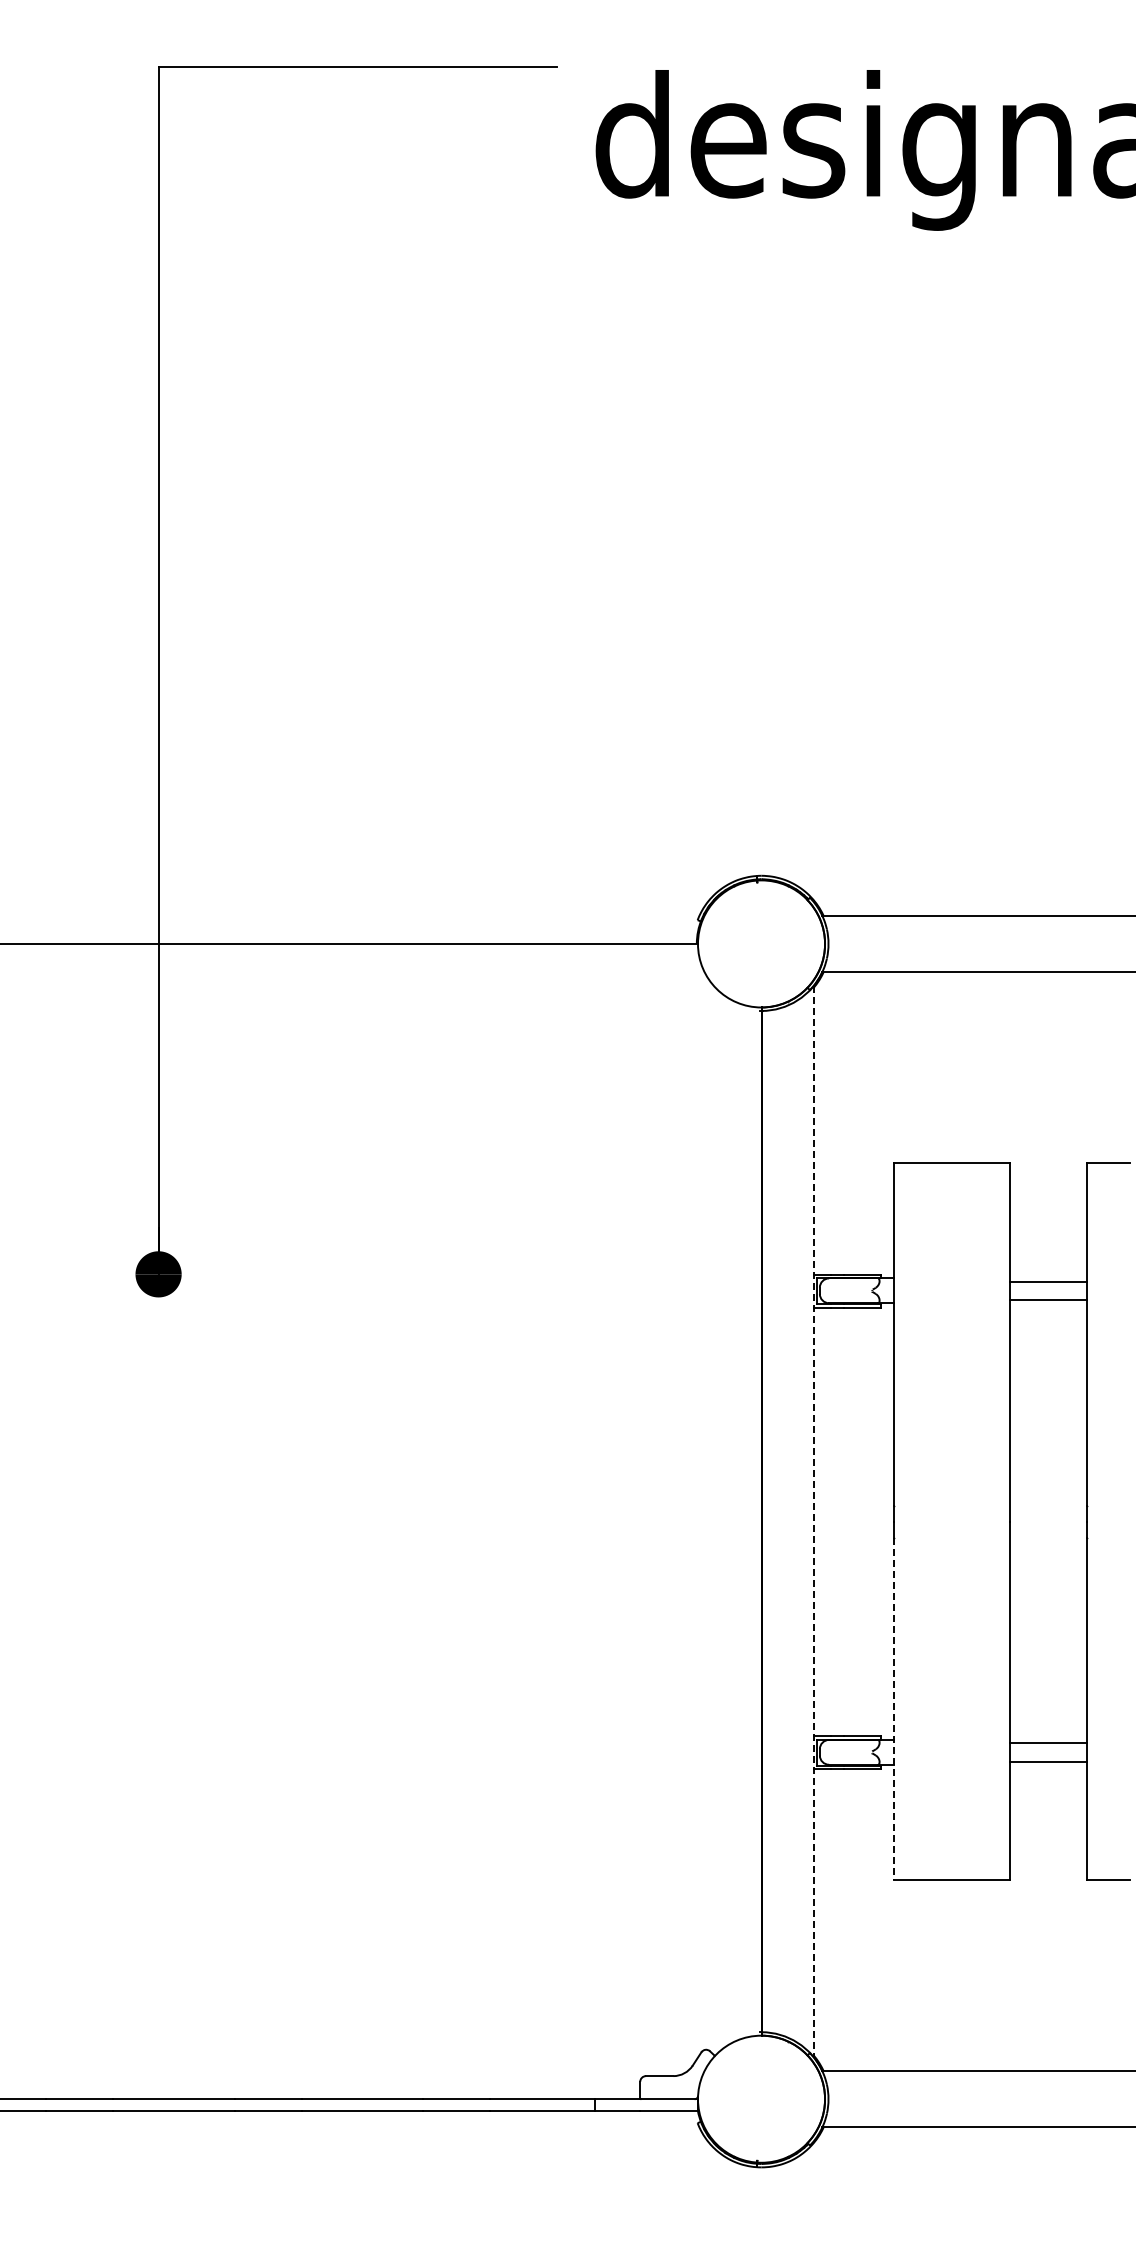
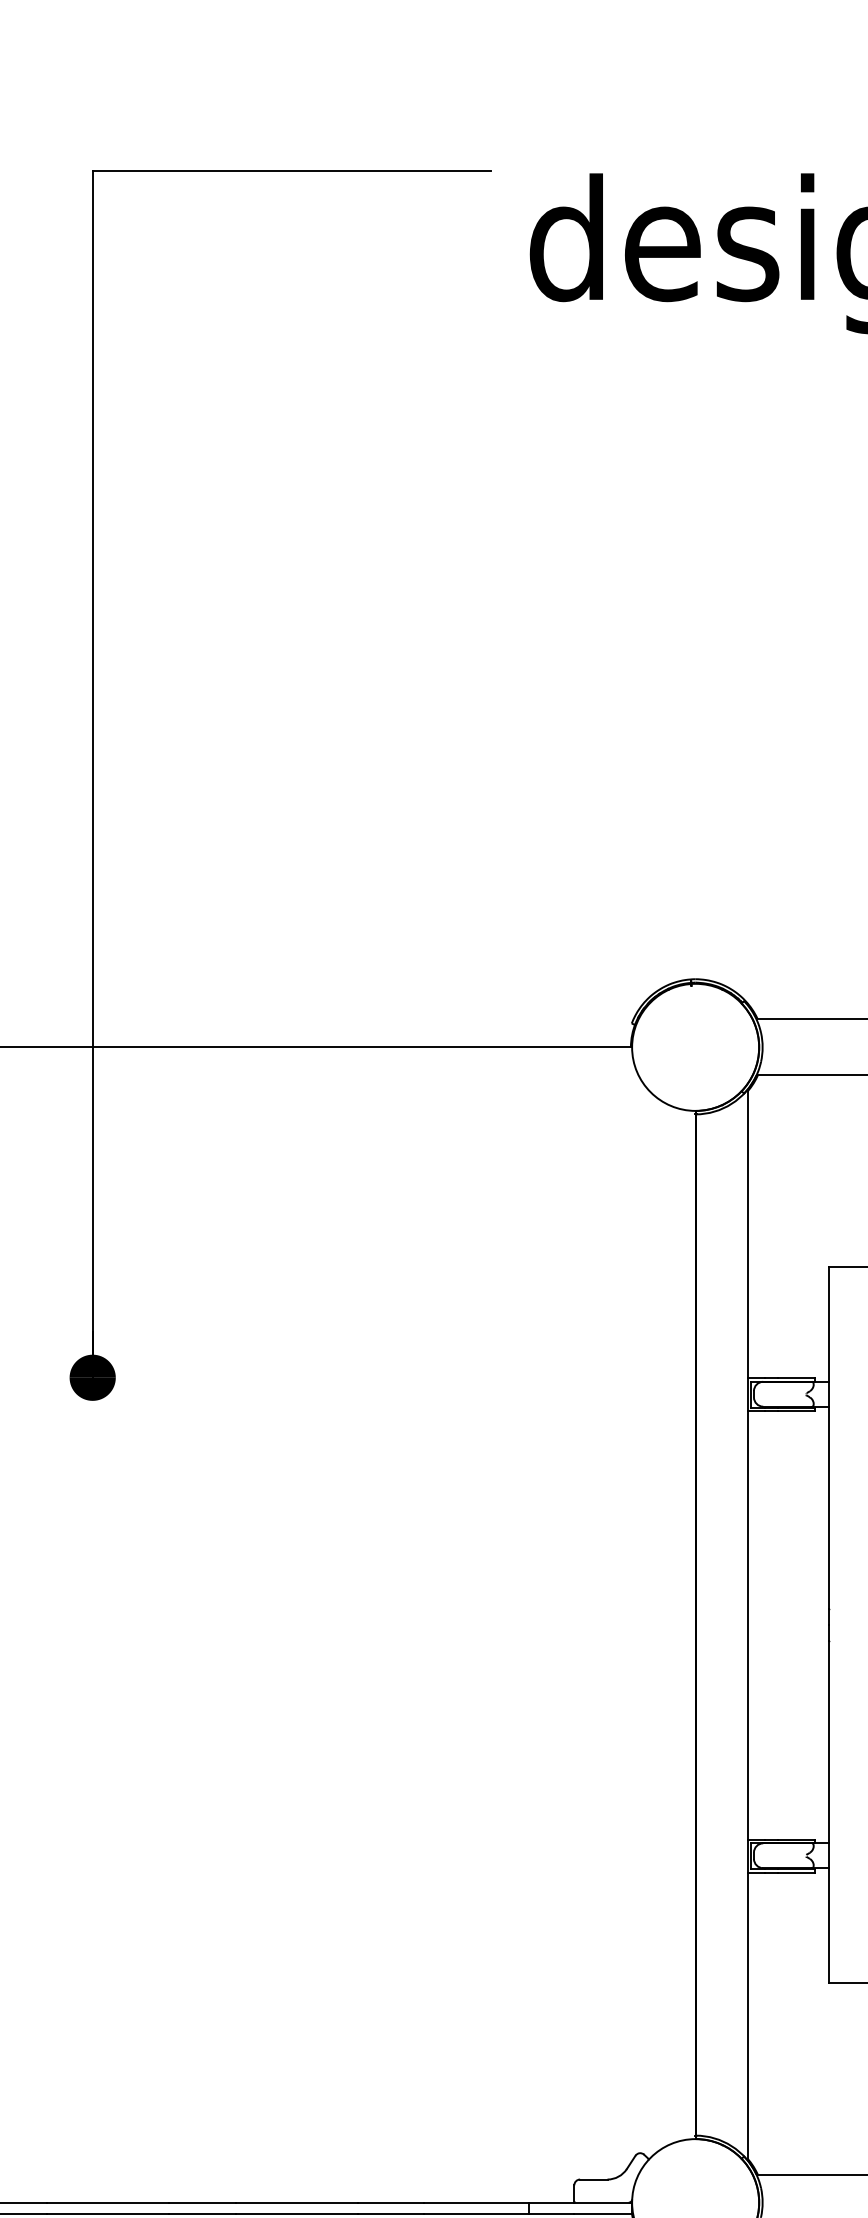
line: (813, 1522) -> (747, 1625), dashed -> solid
line: (894, 1709) -> (828, 1812), dashed -> solid

